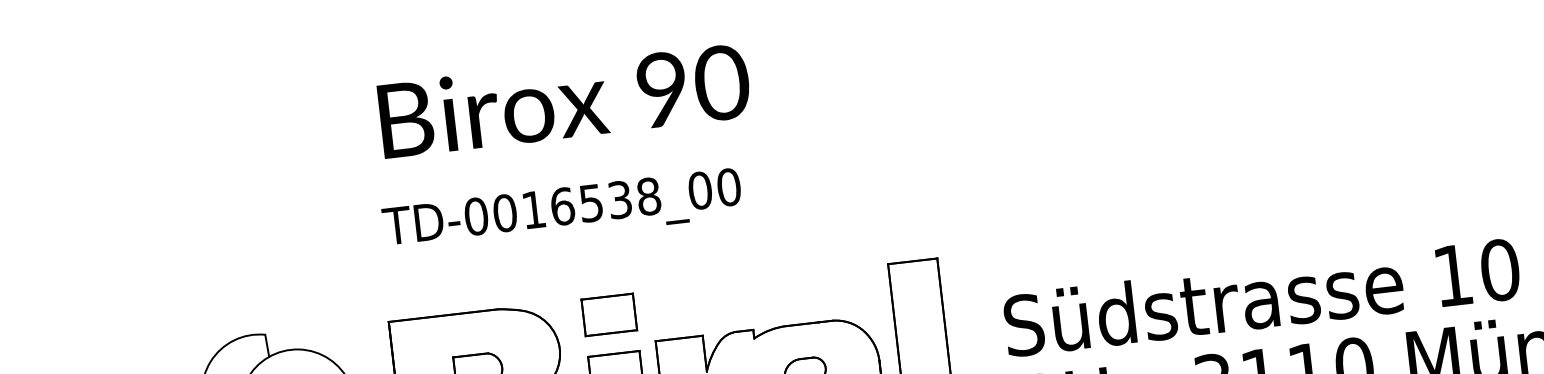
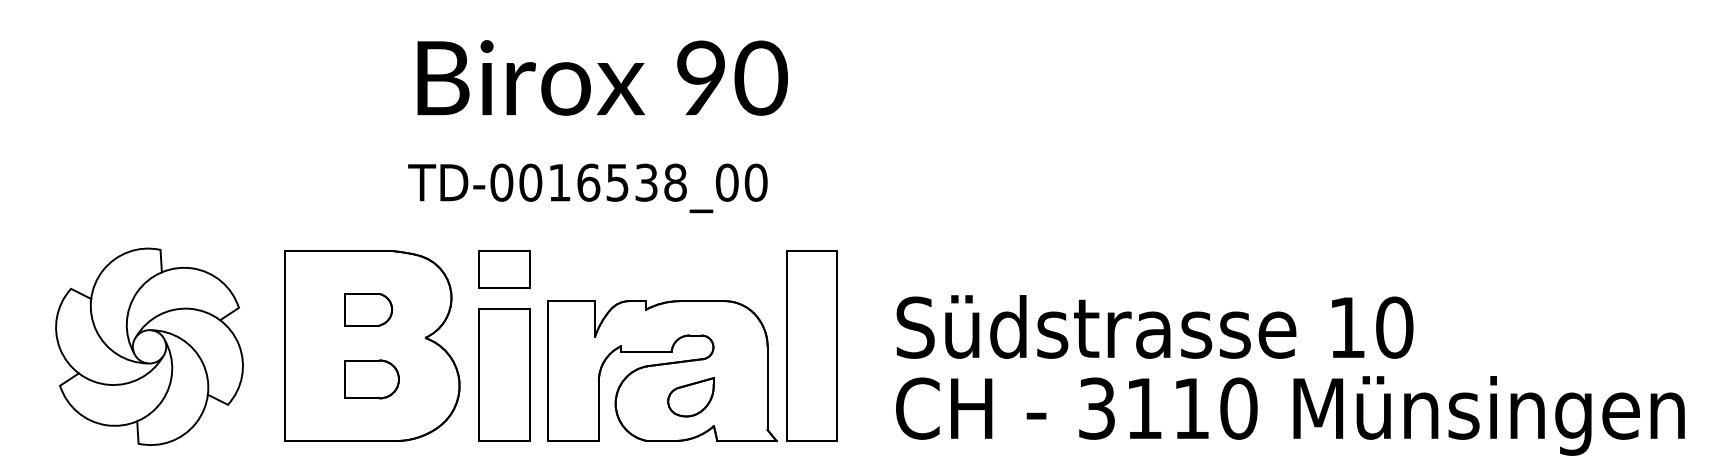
text: (564, 149) -> (597, 126), moved

